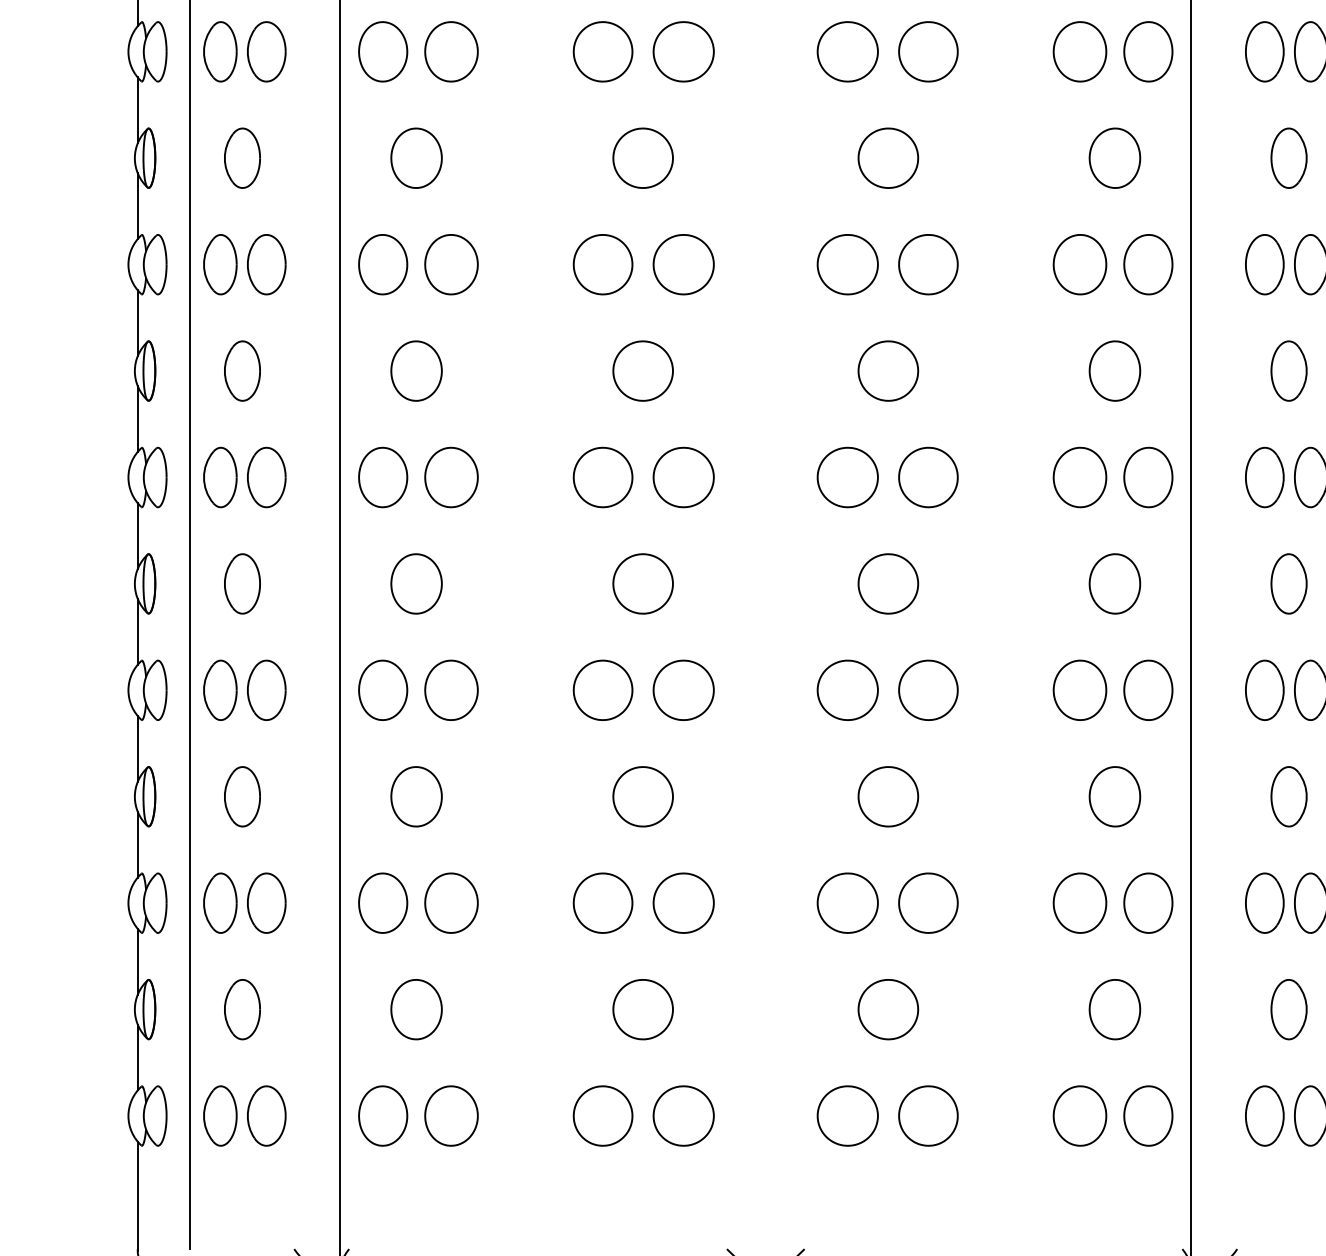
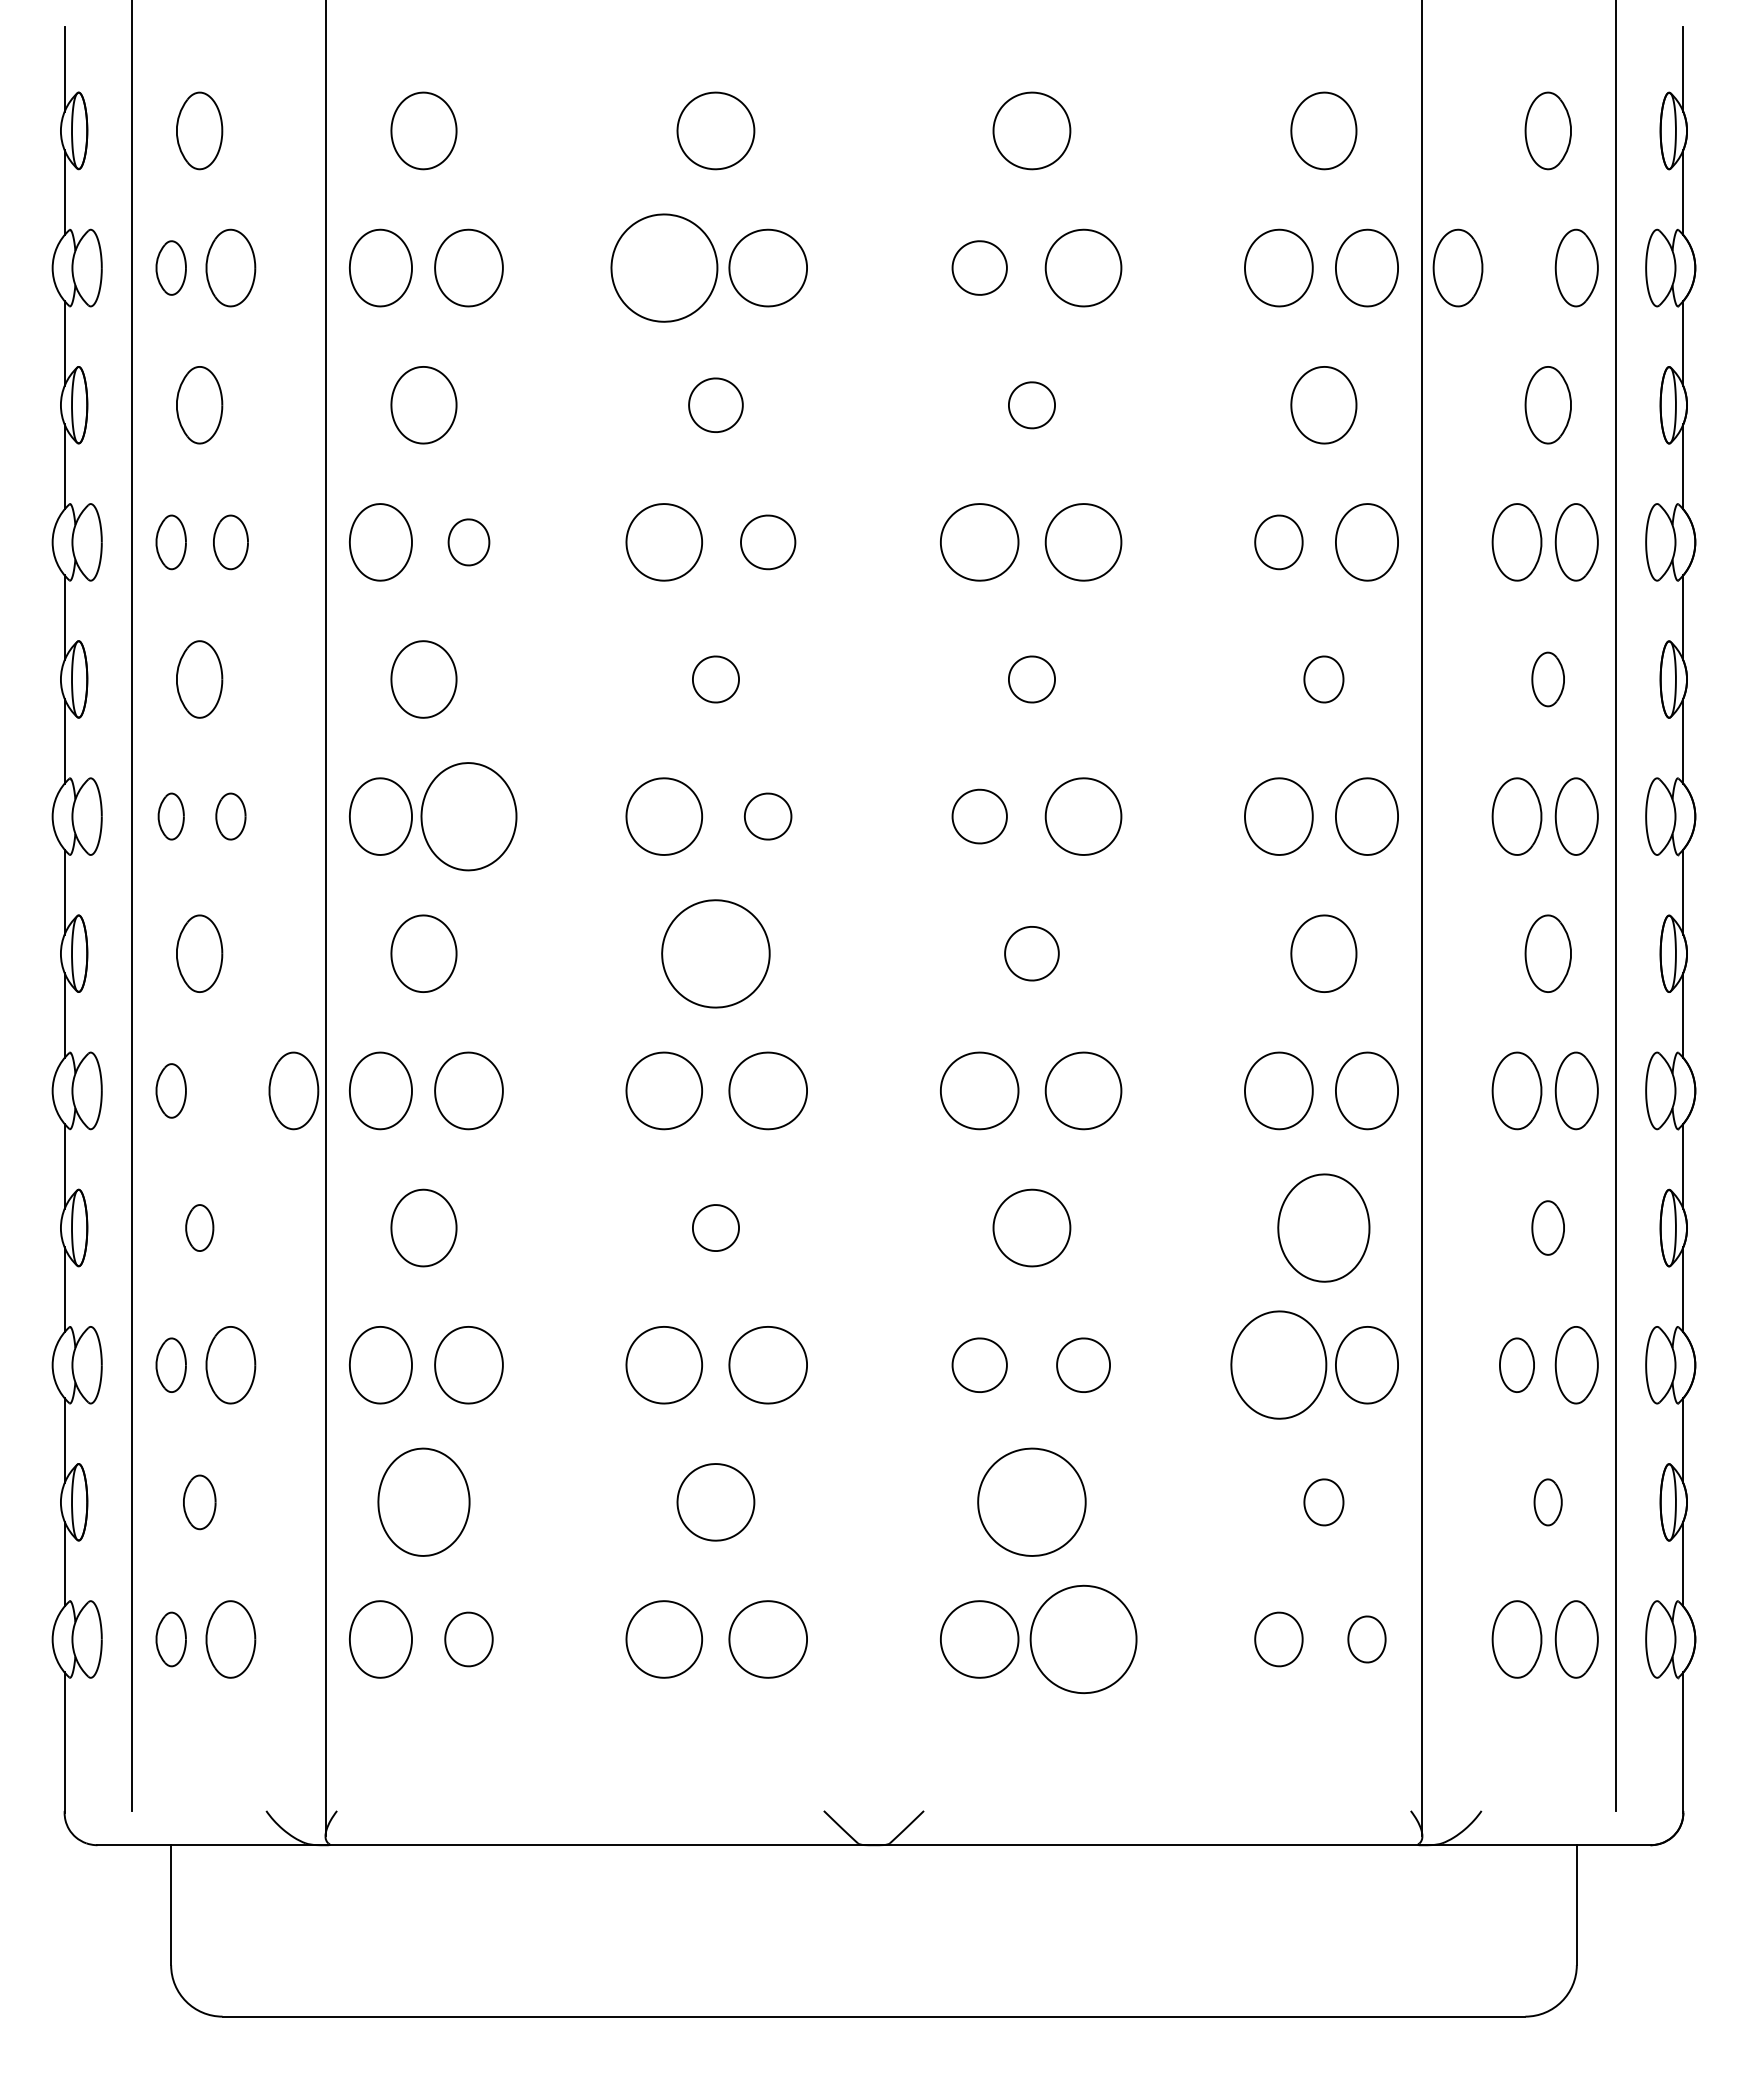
part: (220, 51) -> (171, 267), size x0.7
part: (602, 51) -> (663, 267), size x1.4
part: (847, 51) -> (979, 267), size x0.7
part: (1264, 51) -> (1457, 267), moved
part: (642, 158) -> (715, 405), size x0.7
part: (888, 158) -> (1031, 405), size x0.6
part: (220, 264) -> (171, 542), size x0.7
part: (266, 264) -> (230, 542), size x0.7
part: (451, 264) -> (468, 542), size x0.6
part: (683, 264) -> (767, 542), size x0.7
part: (1079, 264) -> (1278, 542), size x0.7
part: (642, 371) -> (715, 679), size x0.6
part: (888, 371) -> (1031, 679), size x0.6
part: (1114, 371) -> (1323, 679), size x0.6
part: (1288, 371) -> (1547, 679), size x0.7
part: (220, 477) -> (171, 816), size x0.6
part: (266, 477) -> (230, 816), size x0.6
part: (451, 477) -> (468, 816), size x1.4
part: (683, 477) -> (767, 816), size x0.6
part: (847, 477) -> (979, 816), size x0.7
part: (642, 583) -> (715, 953), size x1.4
part: (888, 583) -> (1031, 953), size x0.7
part: (220, 690) -> (171, 1090), size x0.7
part: (266, 690) -> (293, 1090), moved
part: (242, 796) -> (199, 1227), size x0.6
part: (642, 796) -> (715, 1227), size x0.6
part: (1114, 796) -> (1323, 1227), size x1.4
part: (1288, 796) -> (1547, 1227), size x0.7
part: (220, 903) -> (171, 1365), size x0.7
part: (847, 903) -> (979, 1365), size x0.7
part: (928, 903) -> (1083, 1365), size x0.7
part: (1079, 903) -> (1278, 1365), size x1.4
part: (1264, 903) -> (1516, 1365), size x0.7
part: (242, 1009) -> (199, 1502), size x0.7
part: (416, 1009) -> (423, 1502), size x1.4
part: (888, 1009) -> (1031, 1502), size x1.4
part: (1114, 1009) -> (1323, 1502), size x0.6
part: (1288, 1009) -> (1547, 1502), size x0.6
part: (220, 1116) -> (171, 1639), size x0.7
part: (451, 1116) -> (468, 1639), size x0.7
part: (928, 1116) -> (1083, 1639), size x1.4
part: (1079, 1116) -> (1278, 1639), size x0.7
part: (1147, 1116) -> (1366, 1639), size x0.6

